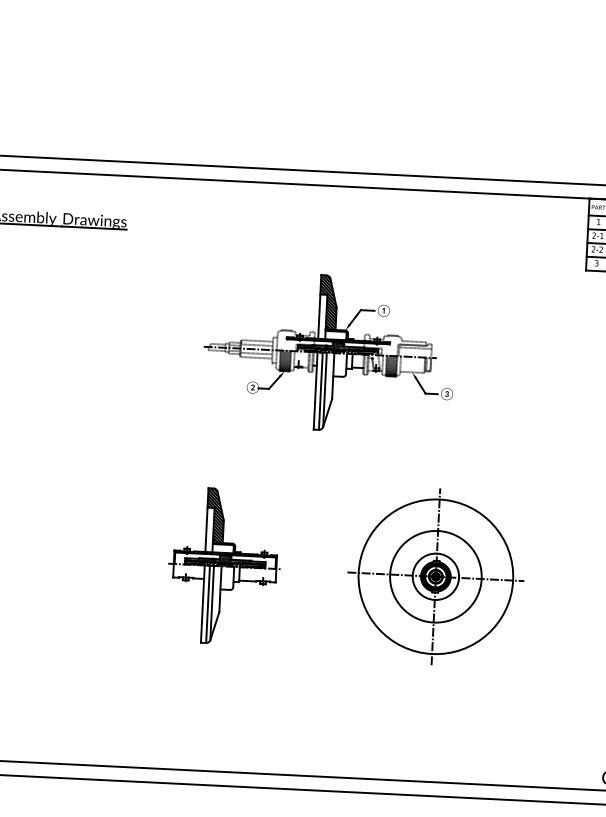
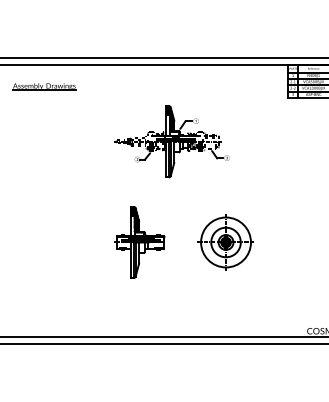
part: (222, 566) -> (139, 242), moved
part: (434, 576) -> (225, 242), size x0.7

